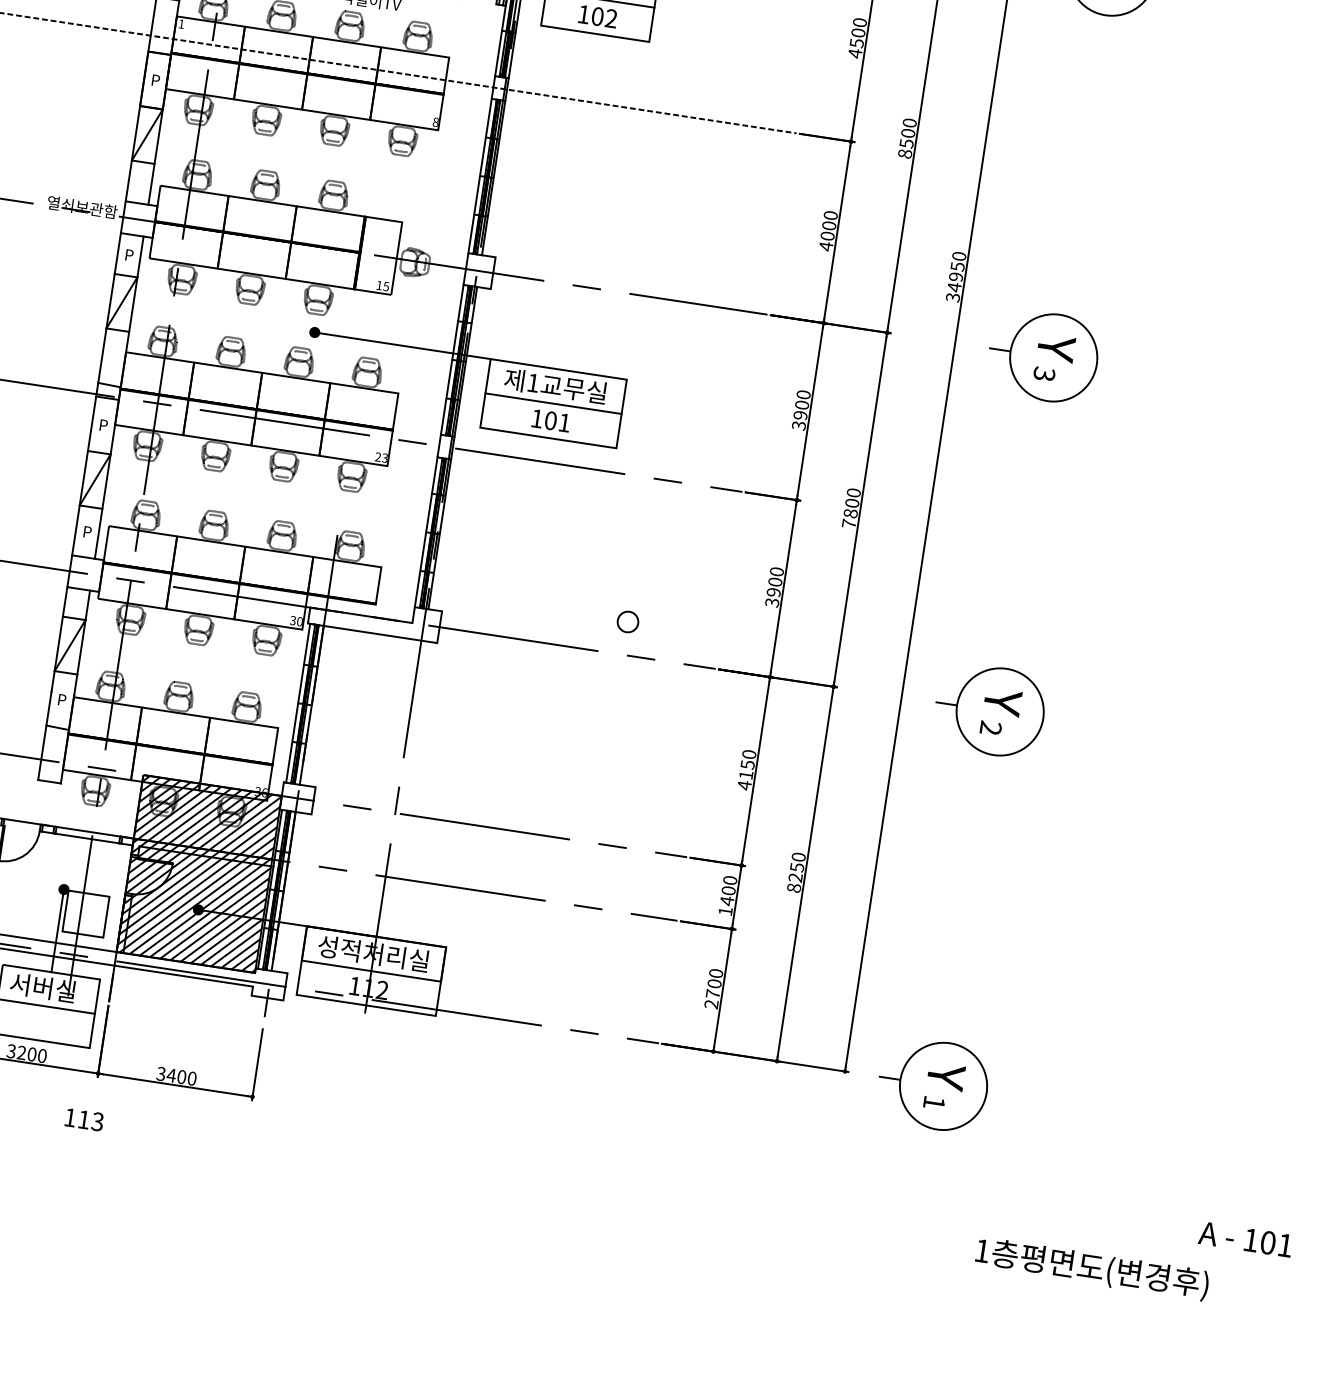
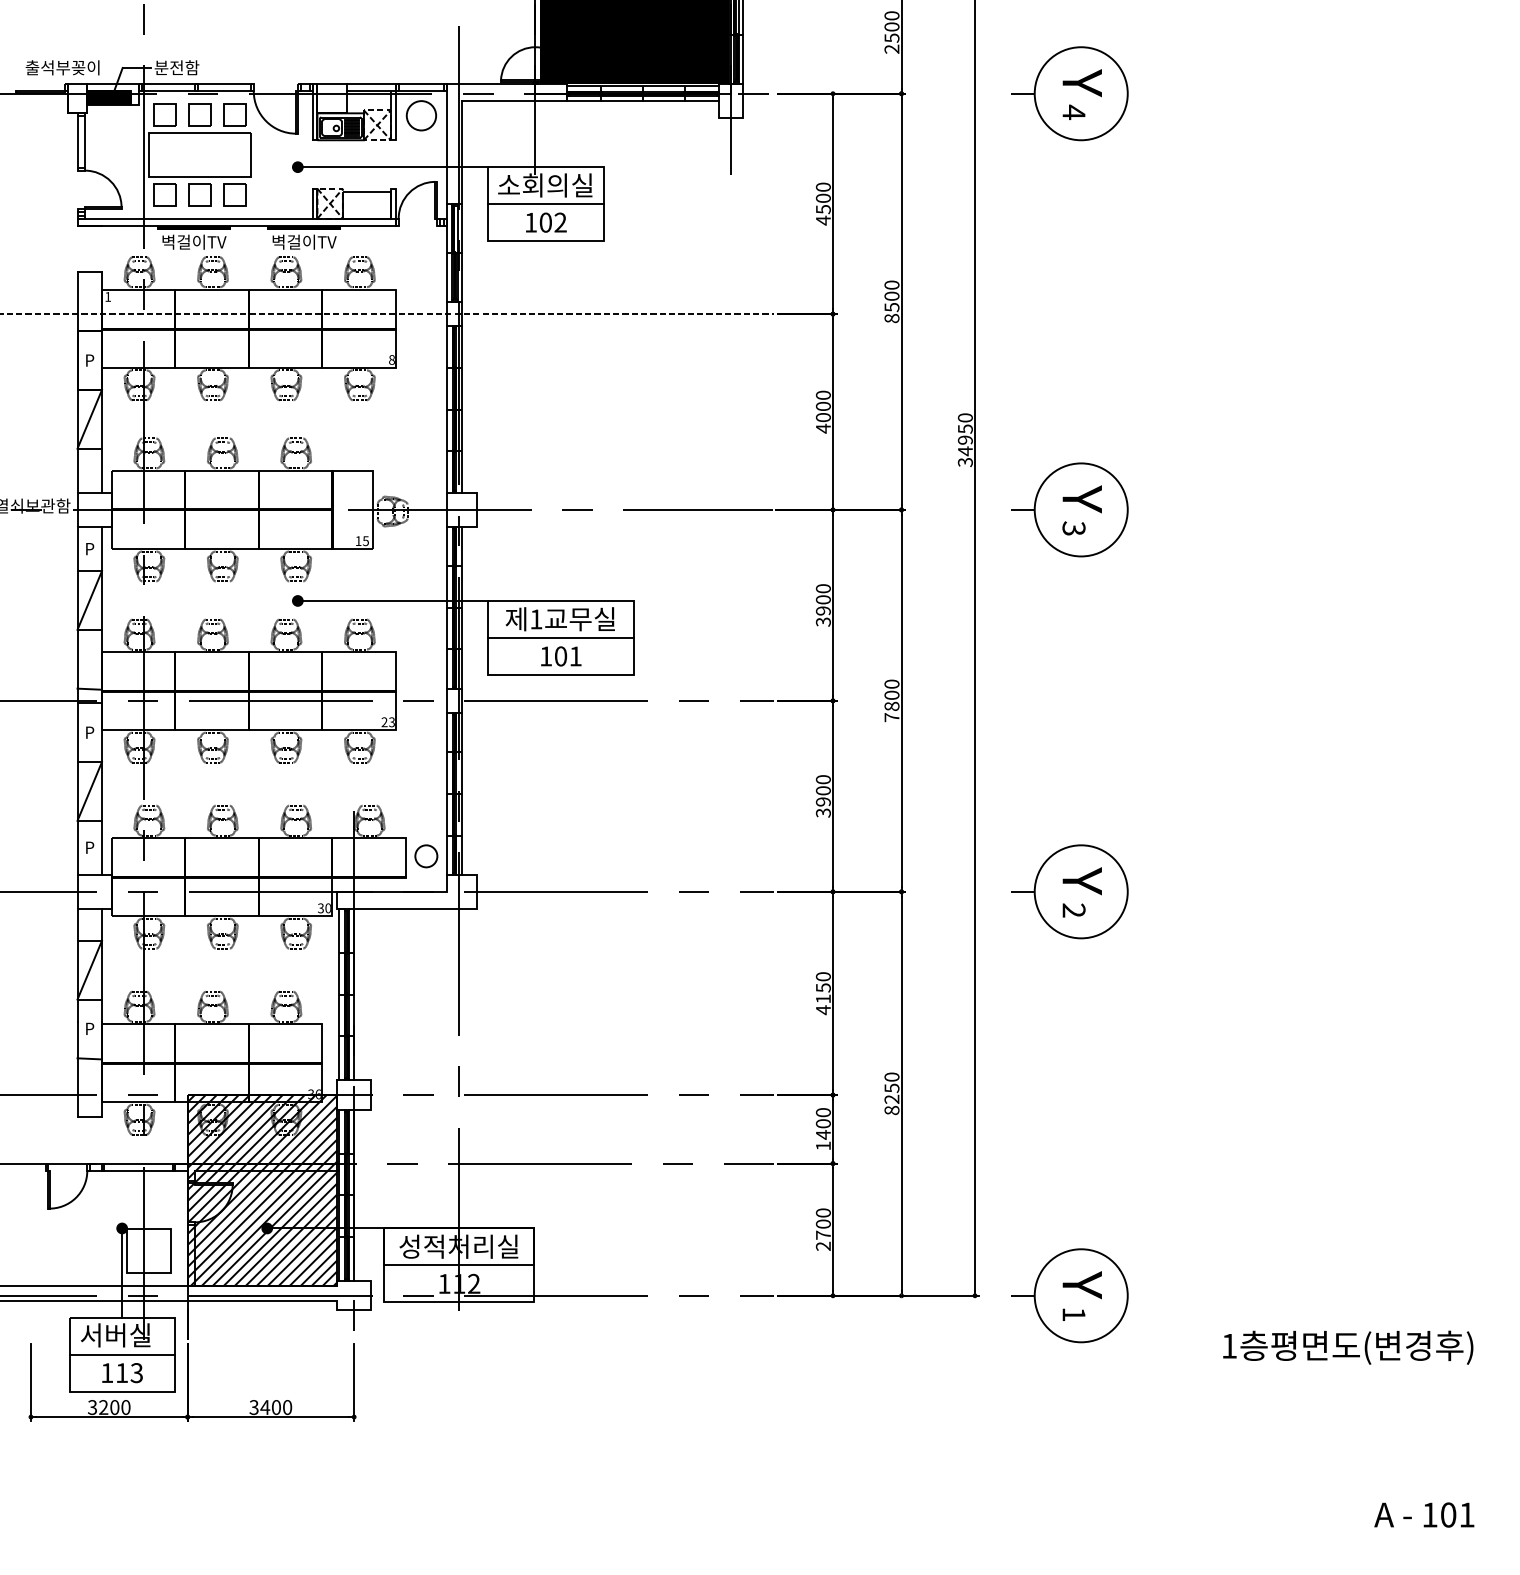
circle: (628, 622) -> (426, 856), moved
text: (84, 1120) -> (122, 1373), moved
text: (1245, 1239) -> (1424, 1514), moved
text: (1092, 1268) -> (1348, 1347), moved

